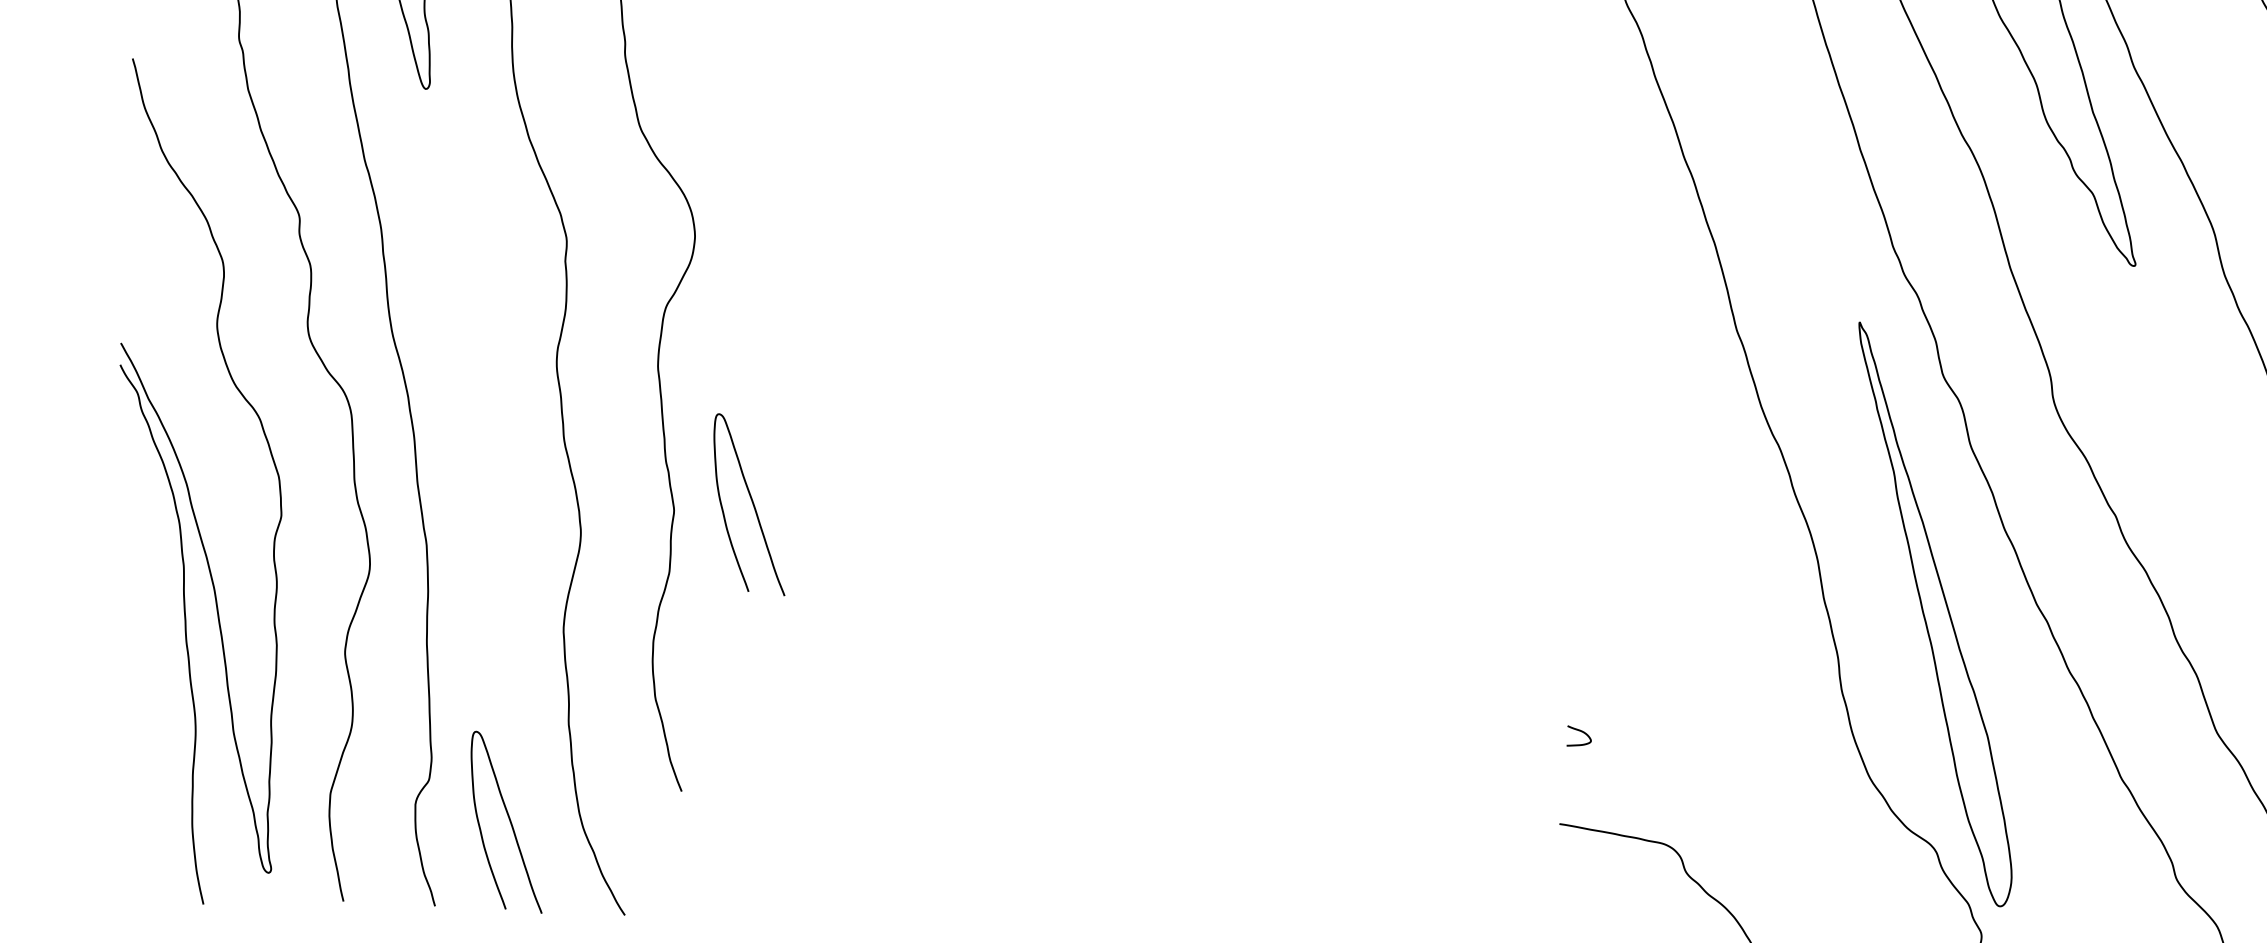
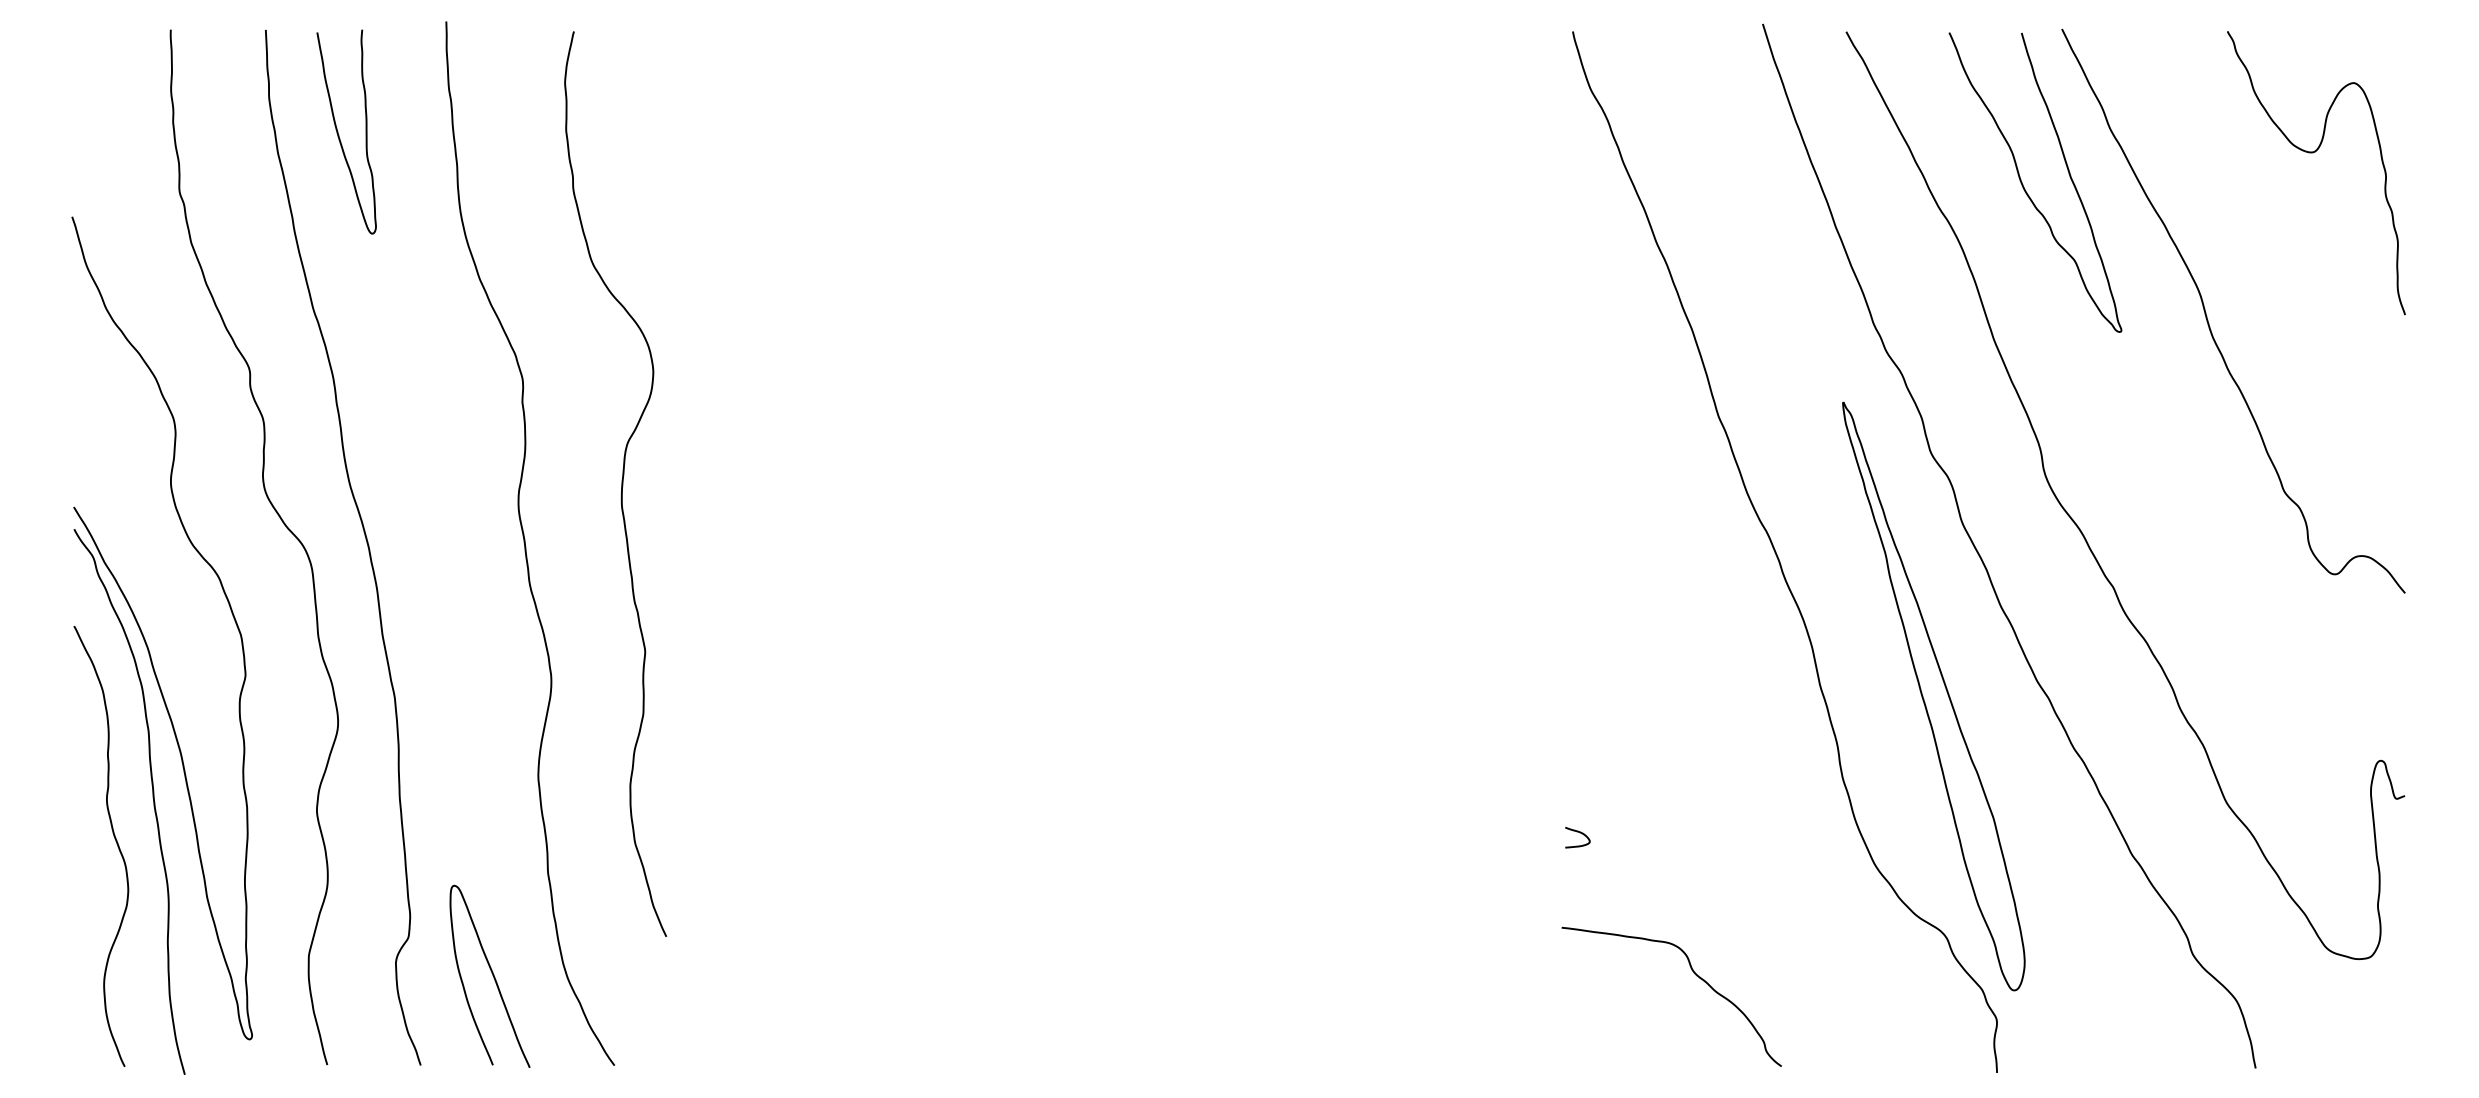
curve: (751, 501) -> (723, 638), removed
curve: (145, 670) -> (114, 839), added

